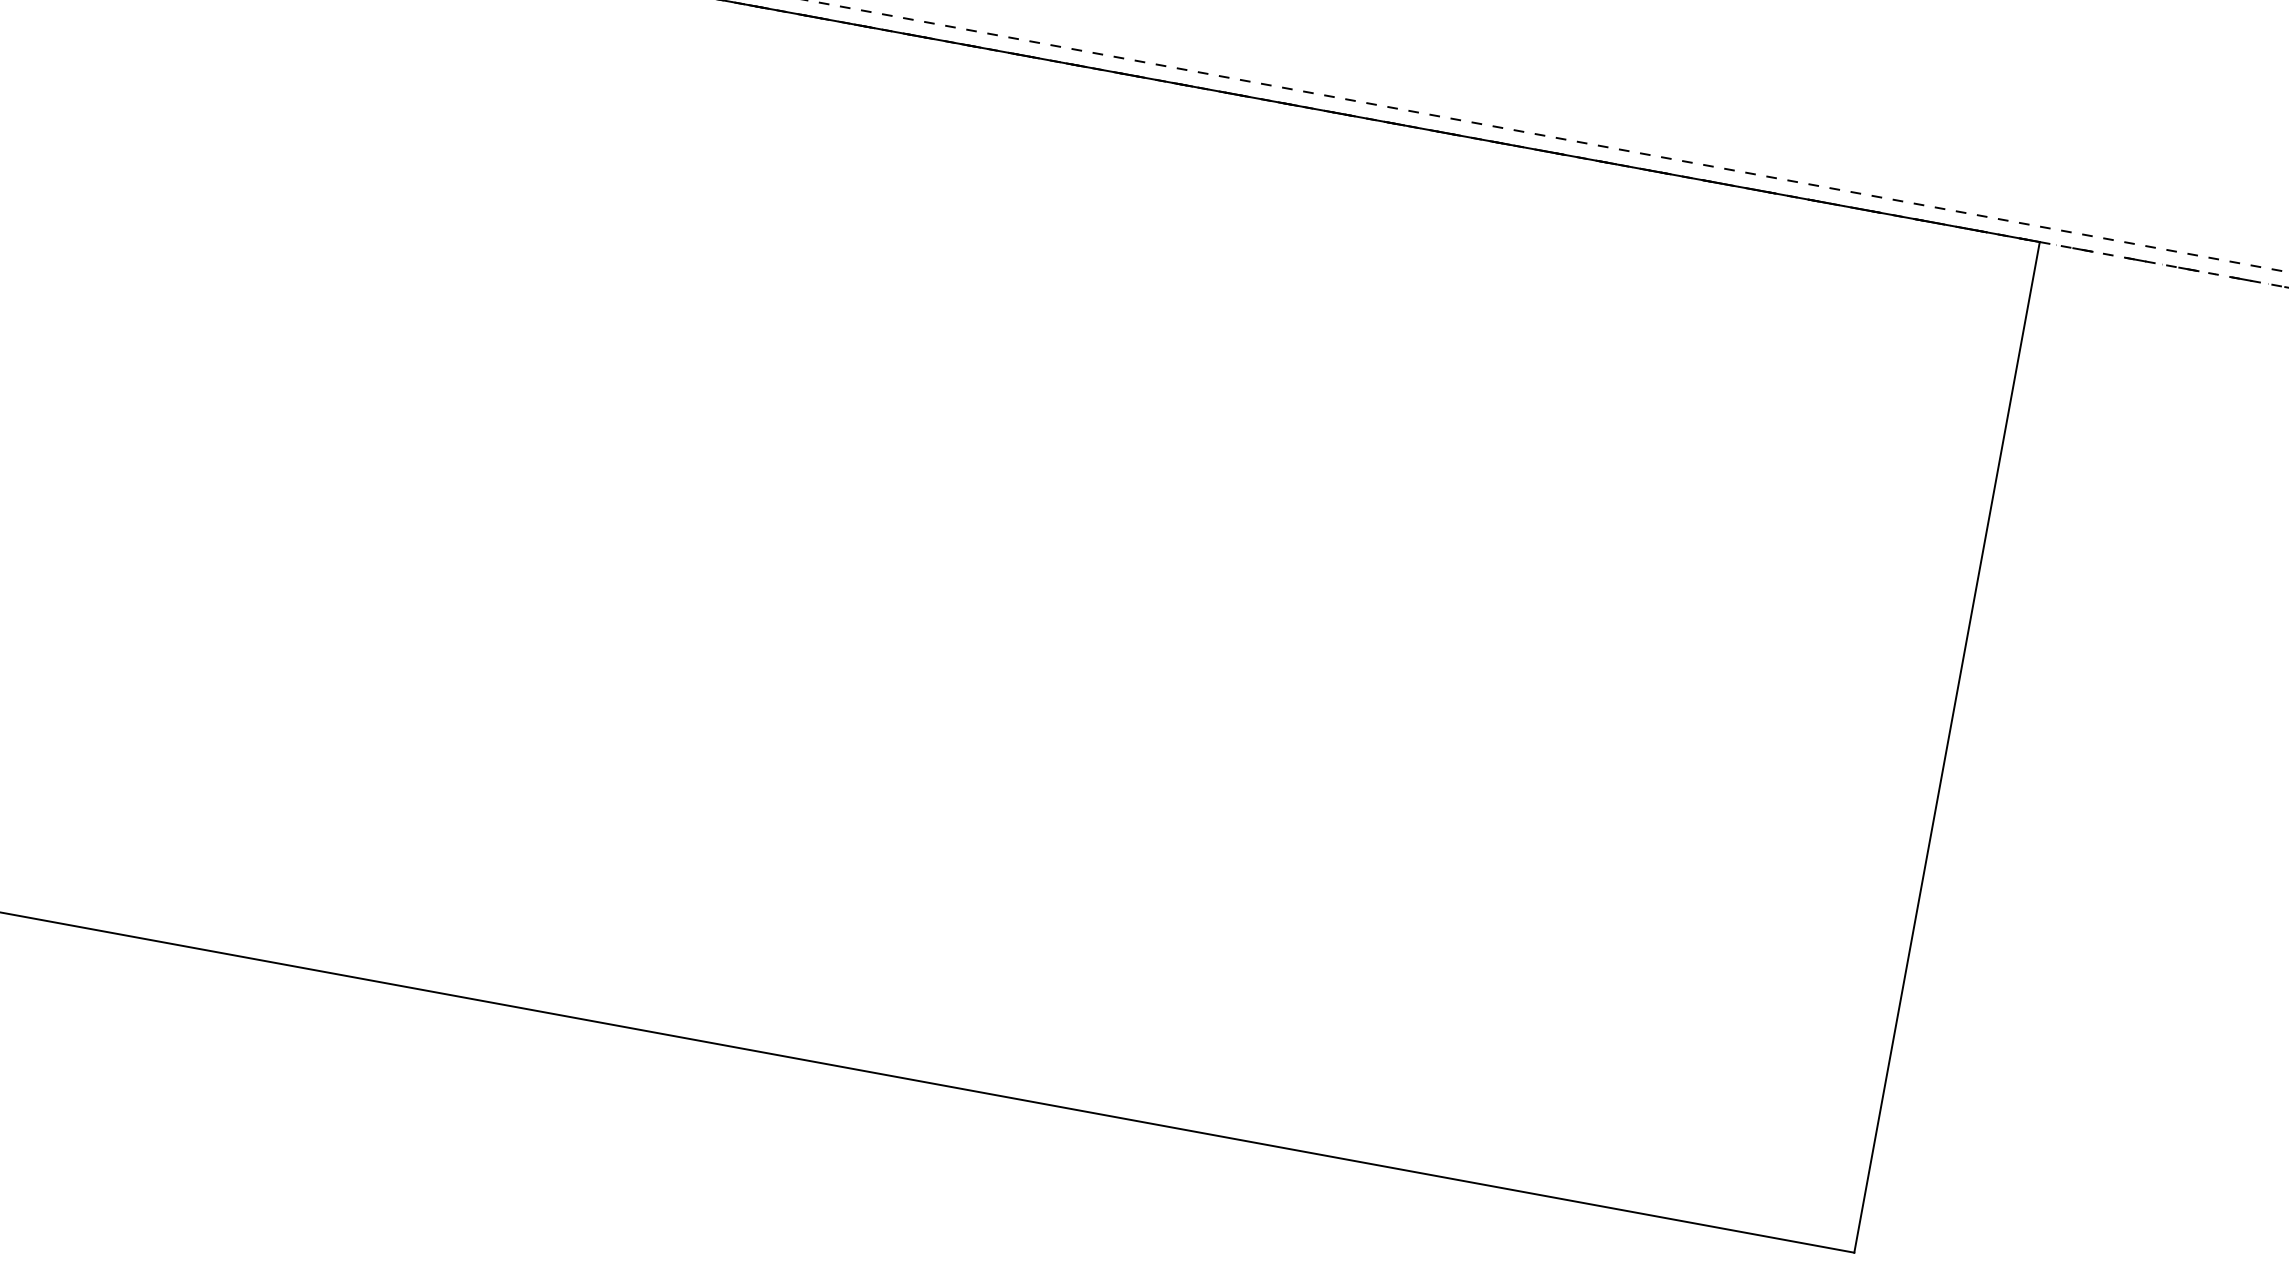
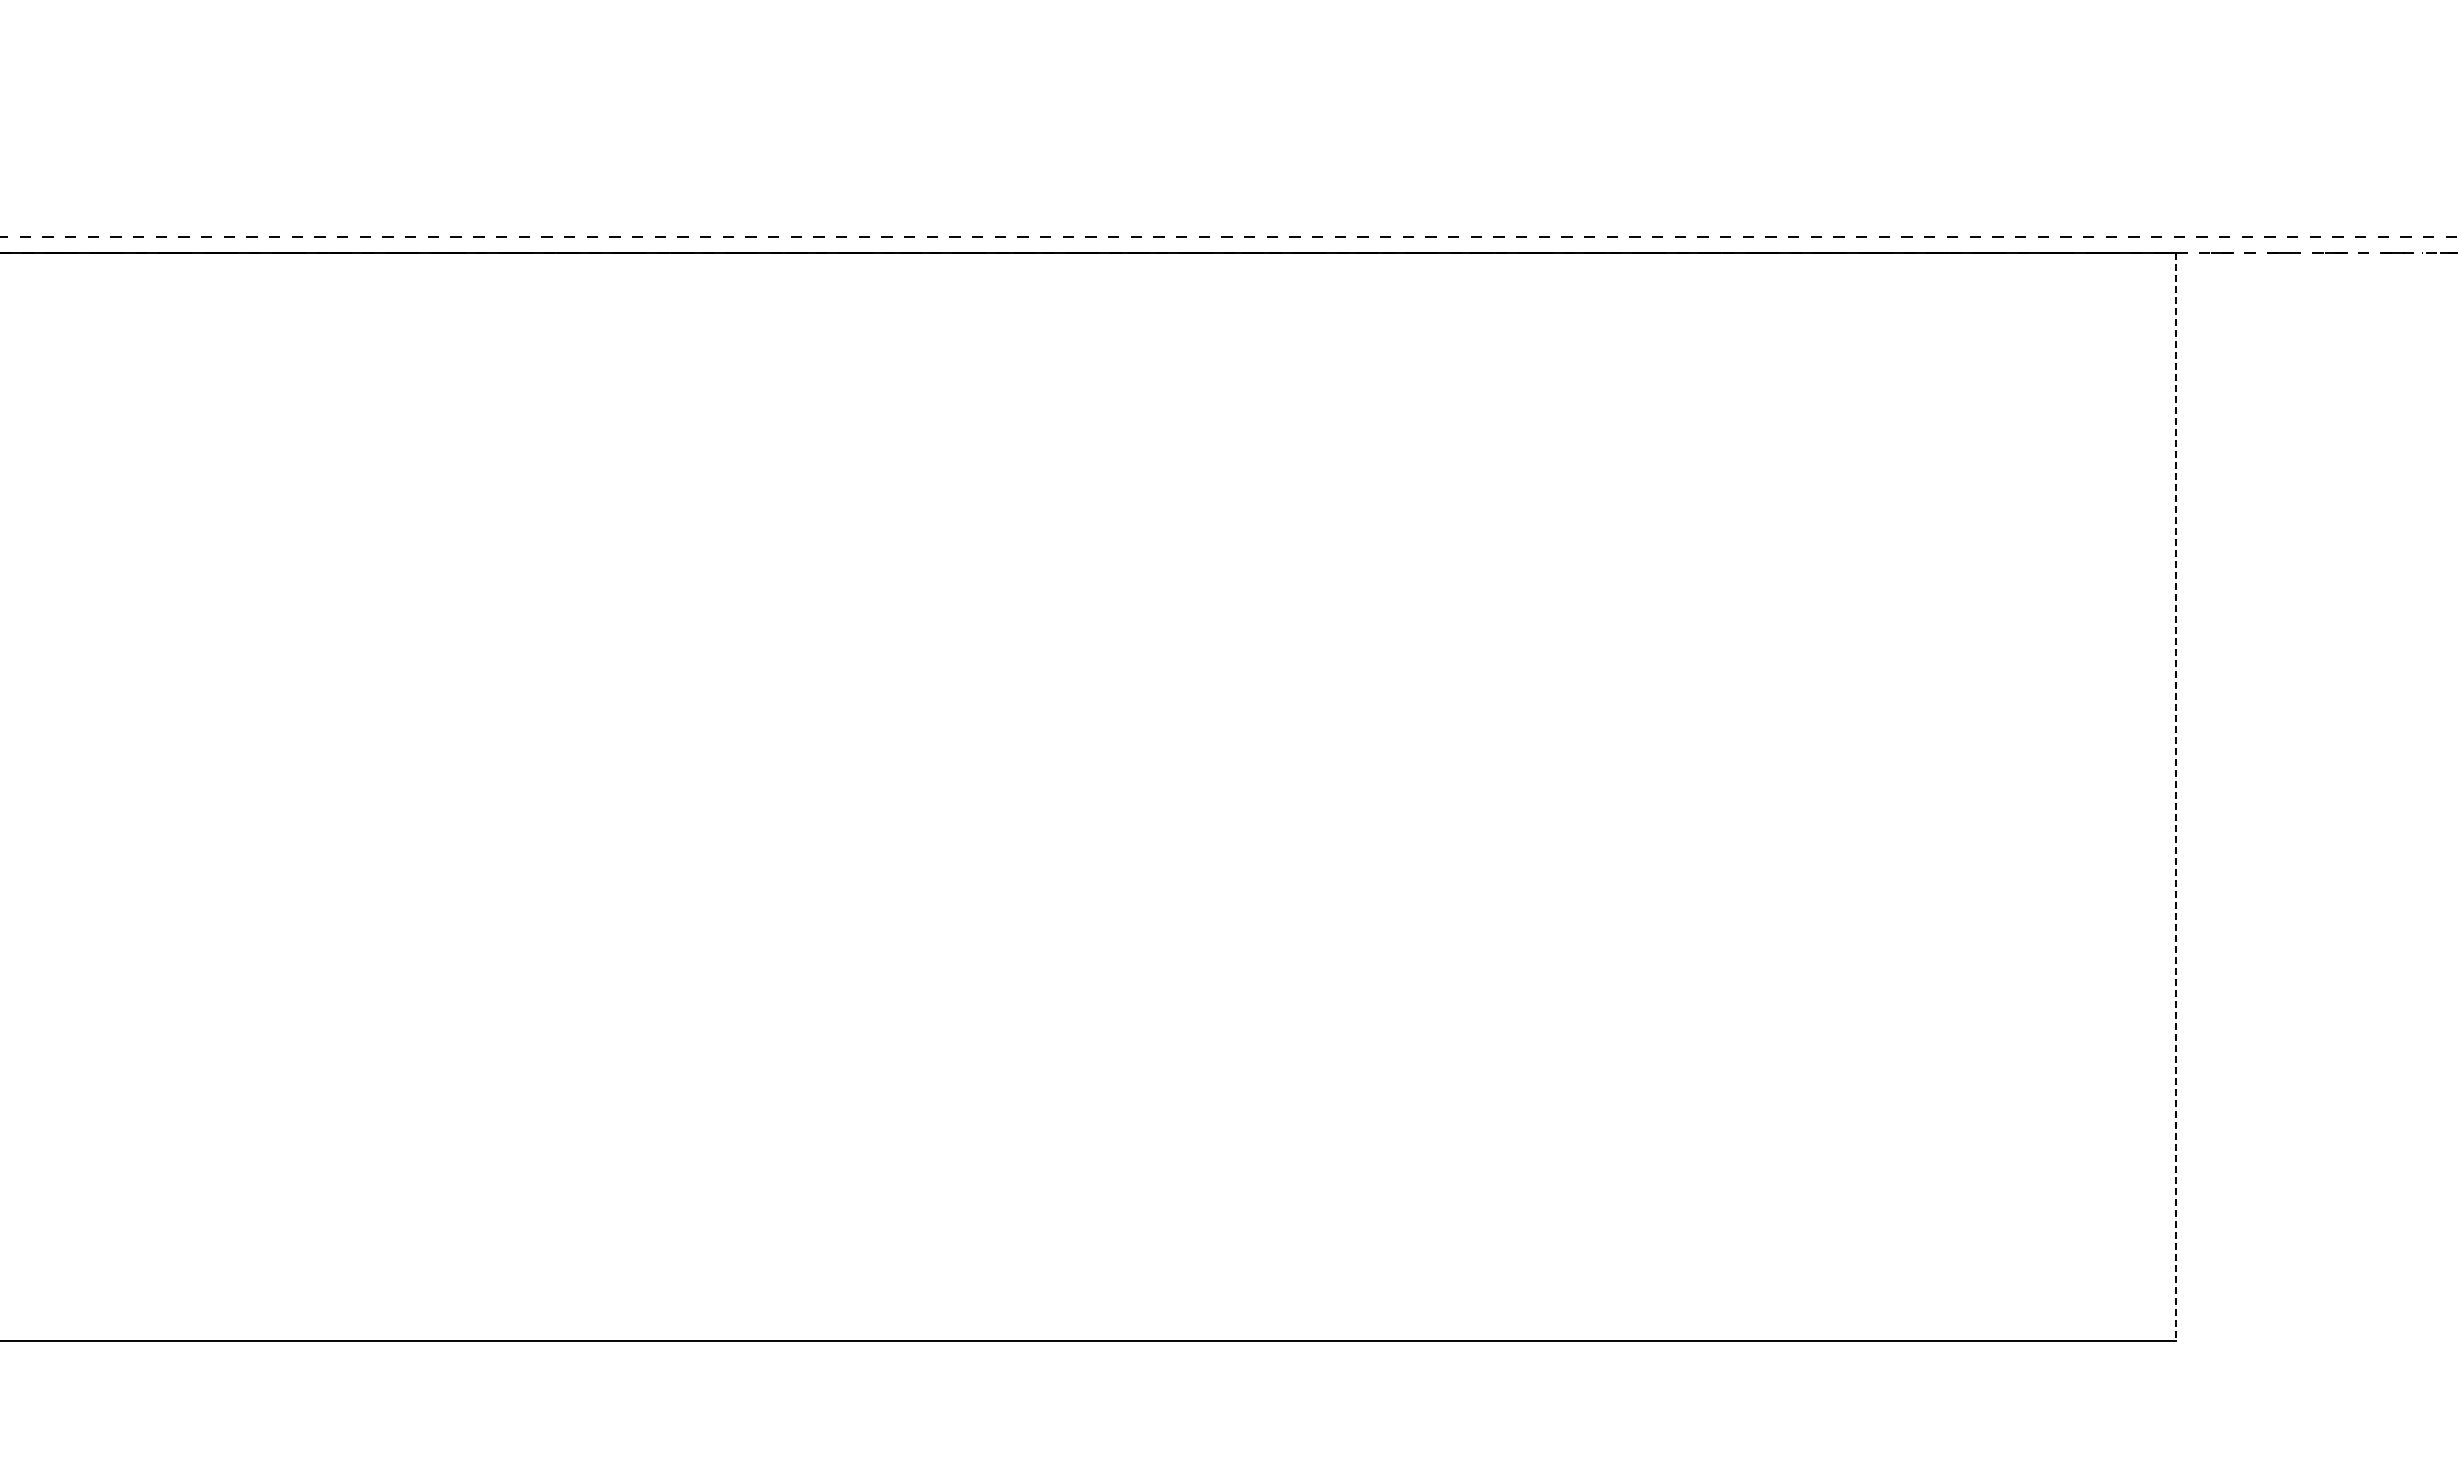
line: (1947, 747) -> (2176, 797), solid -> dashed

